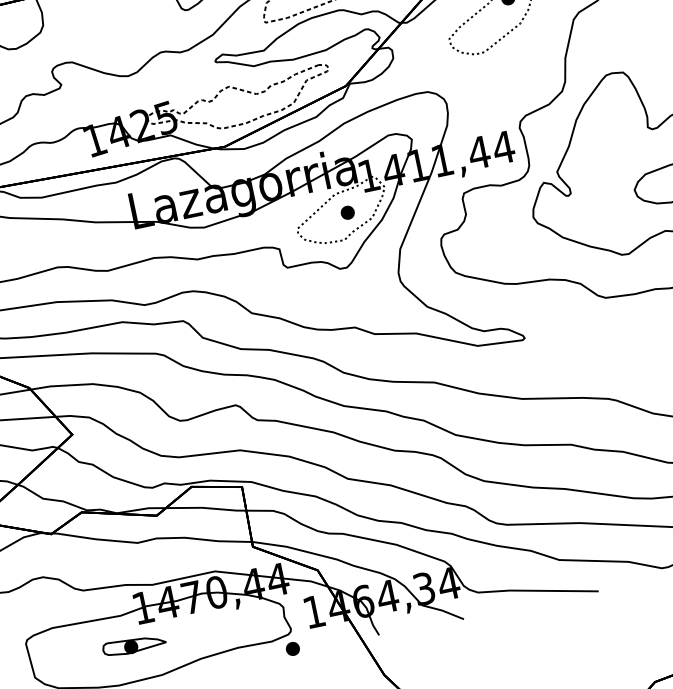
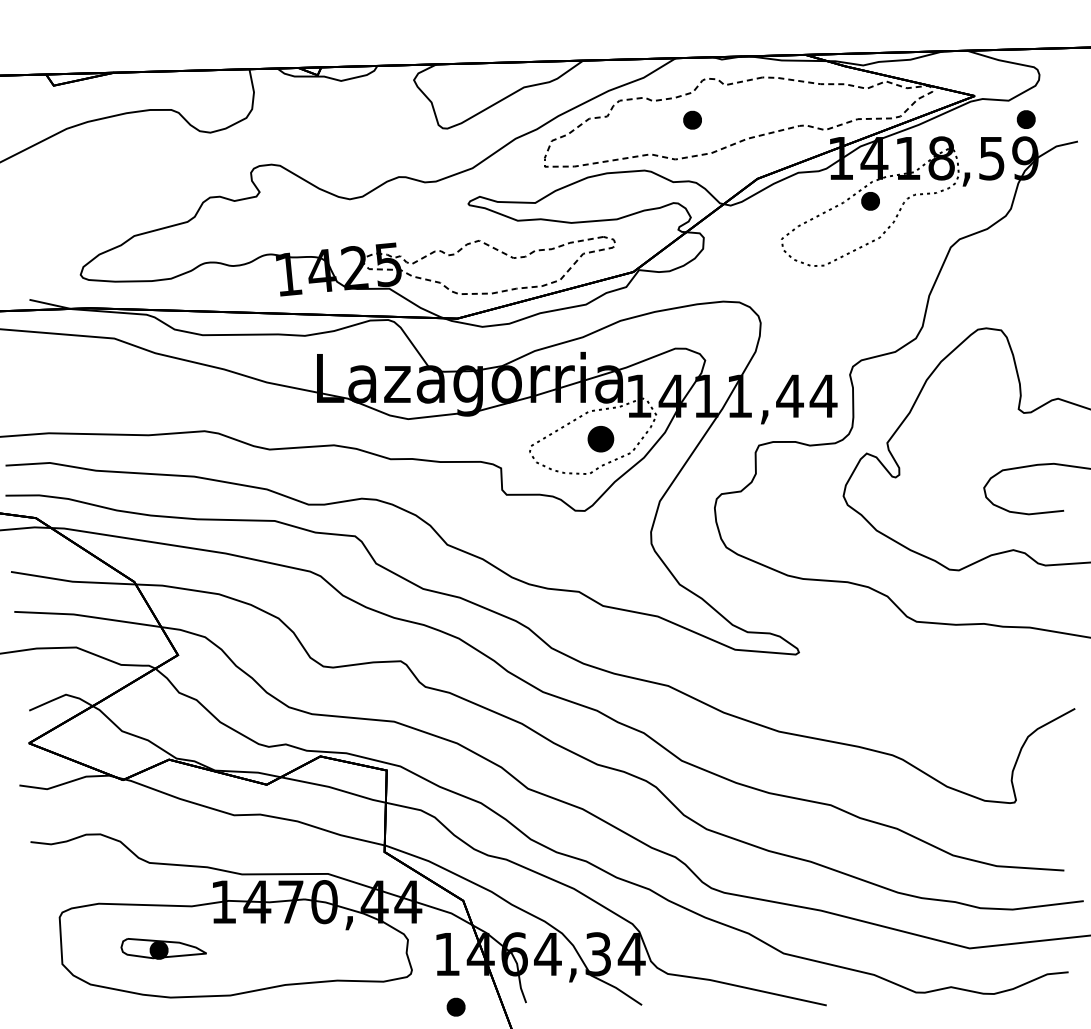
part: (347, 212) -> (600, 438), size x1.4
part: (134, 645) -> (163, 948), moved
part: (292, 648) -> (455, 1006), moved

